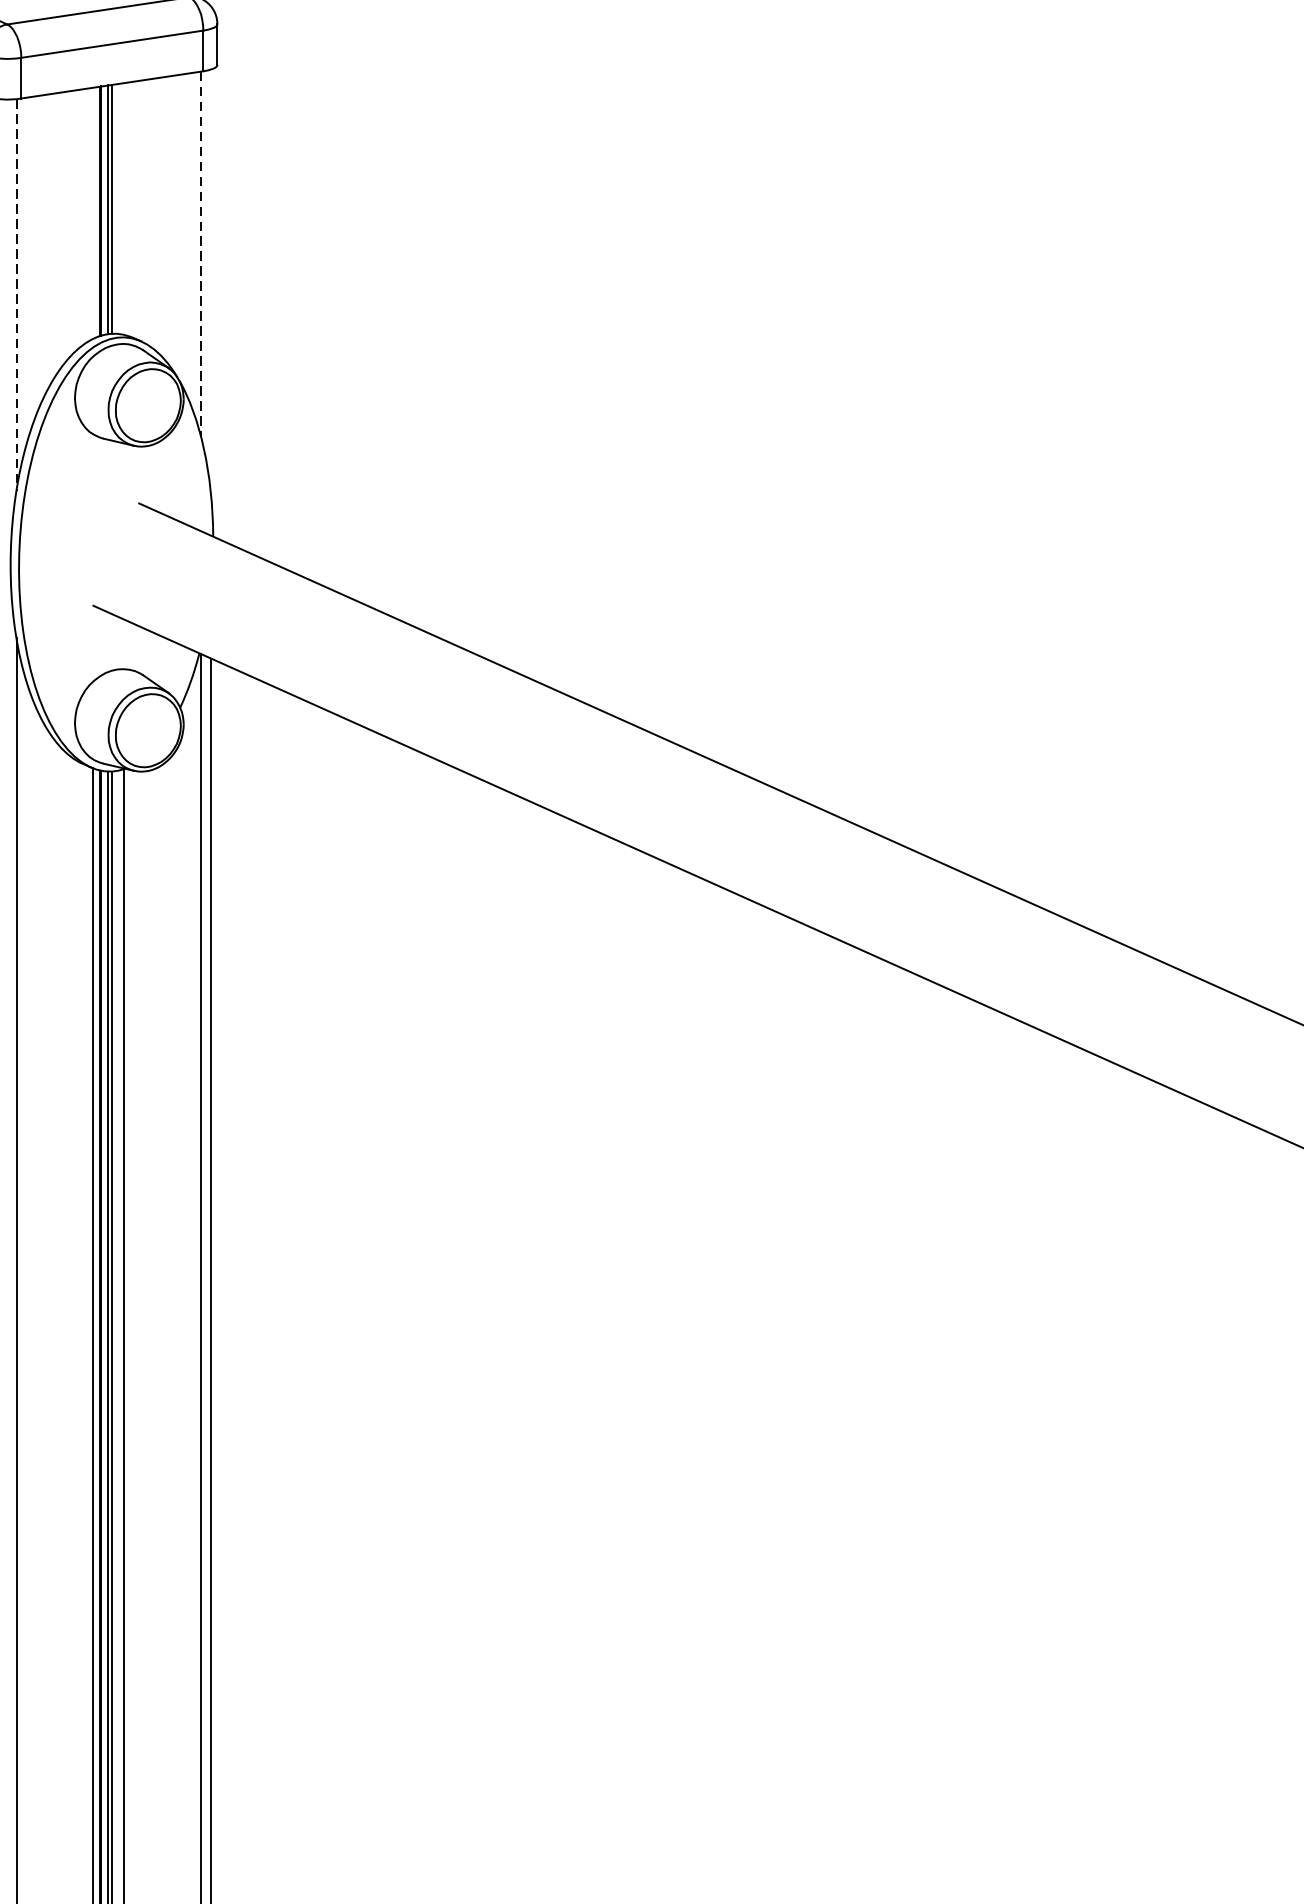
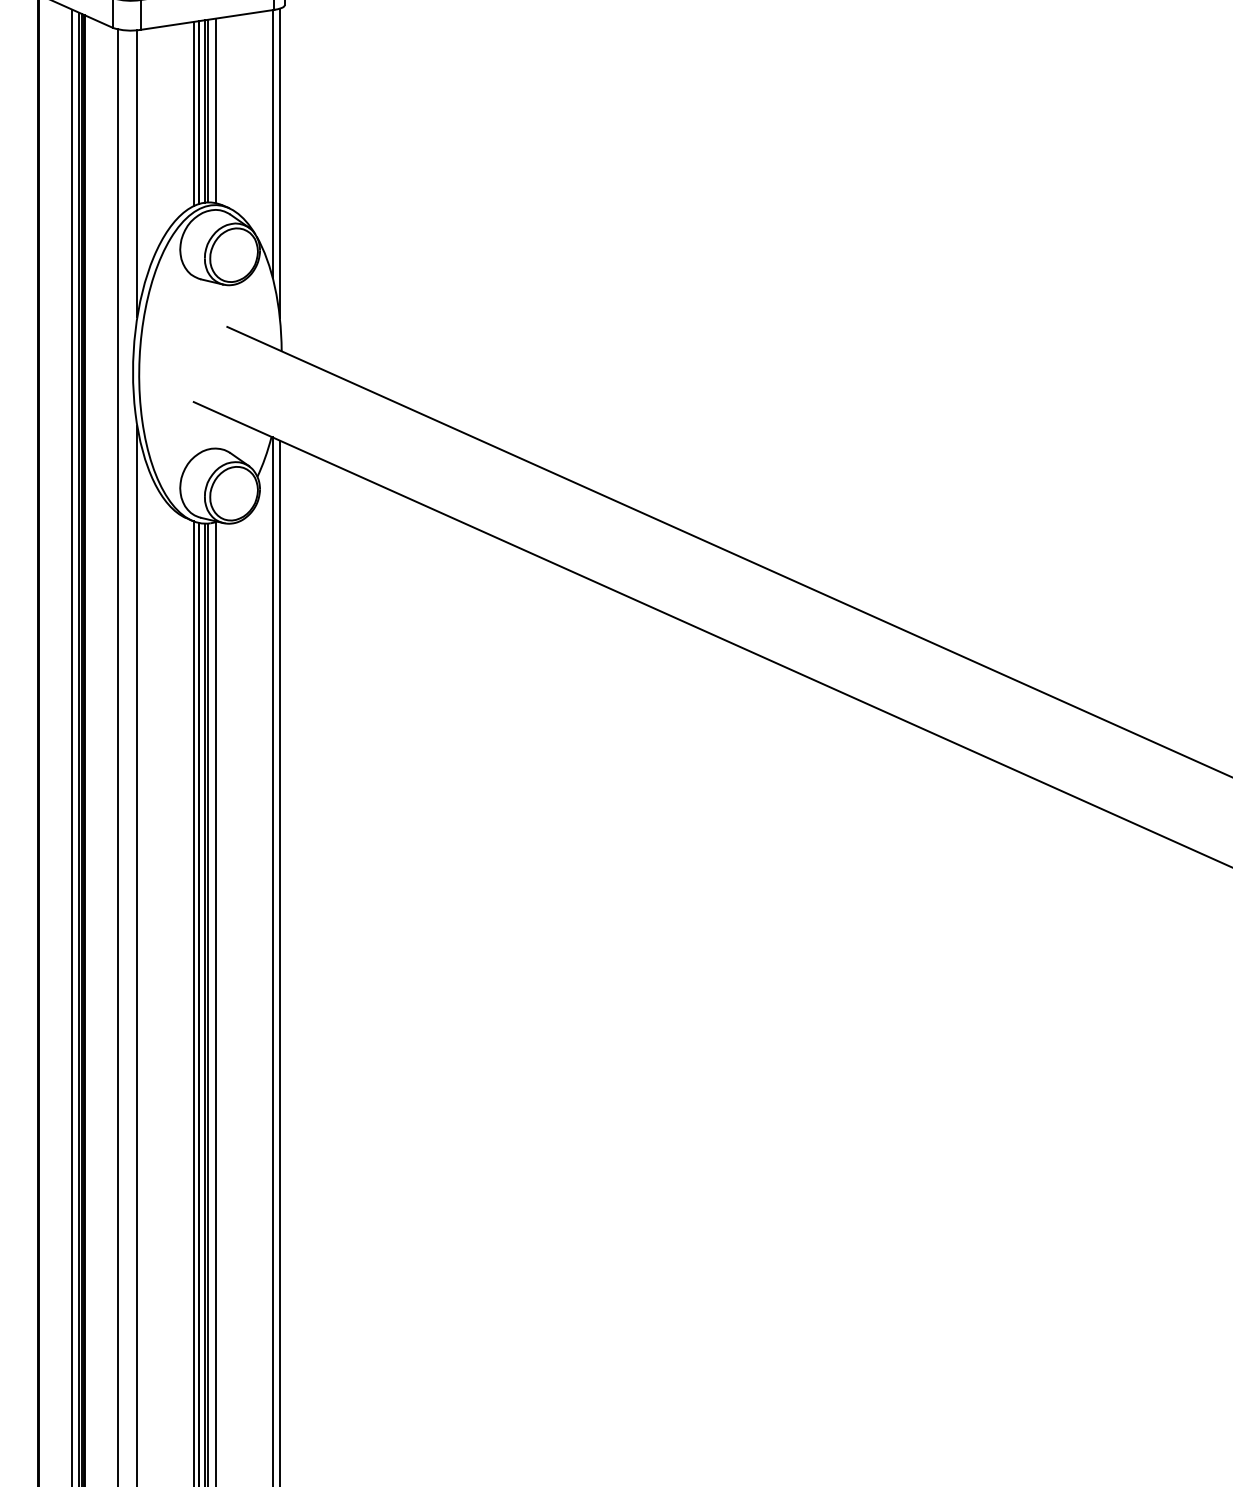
line: (124, 208) -> (216, 110), added
line: (93, 212) -> (193, 113), added
line: (200, 253) -> (272, 143), dashed -> solid
line: (211, 280) -> (280, 163), added
line: (16, 294) -> (137, 173), dashed -> solid

